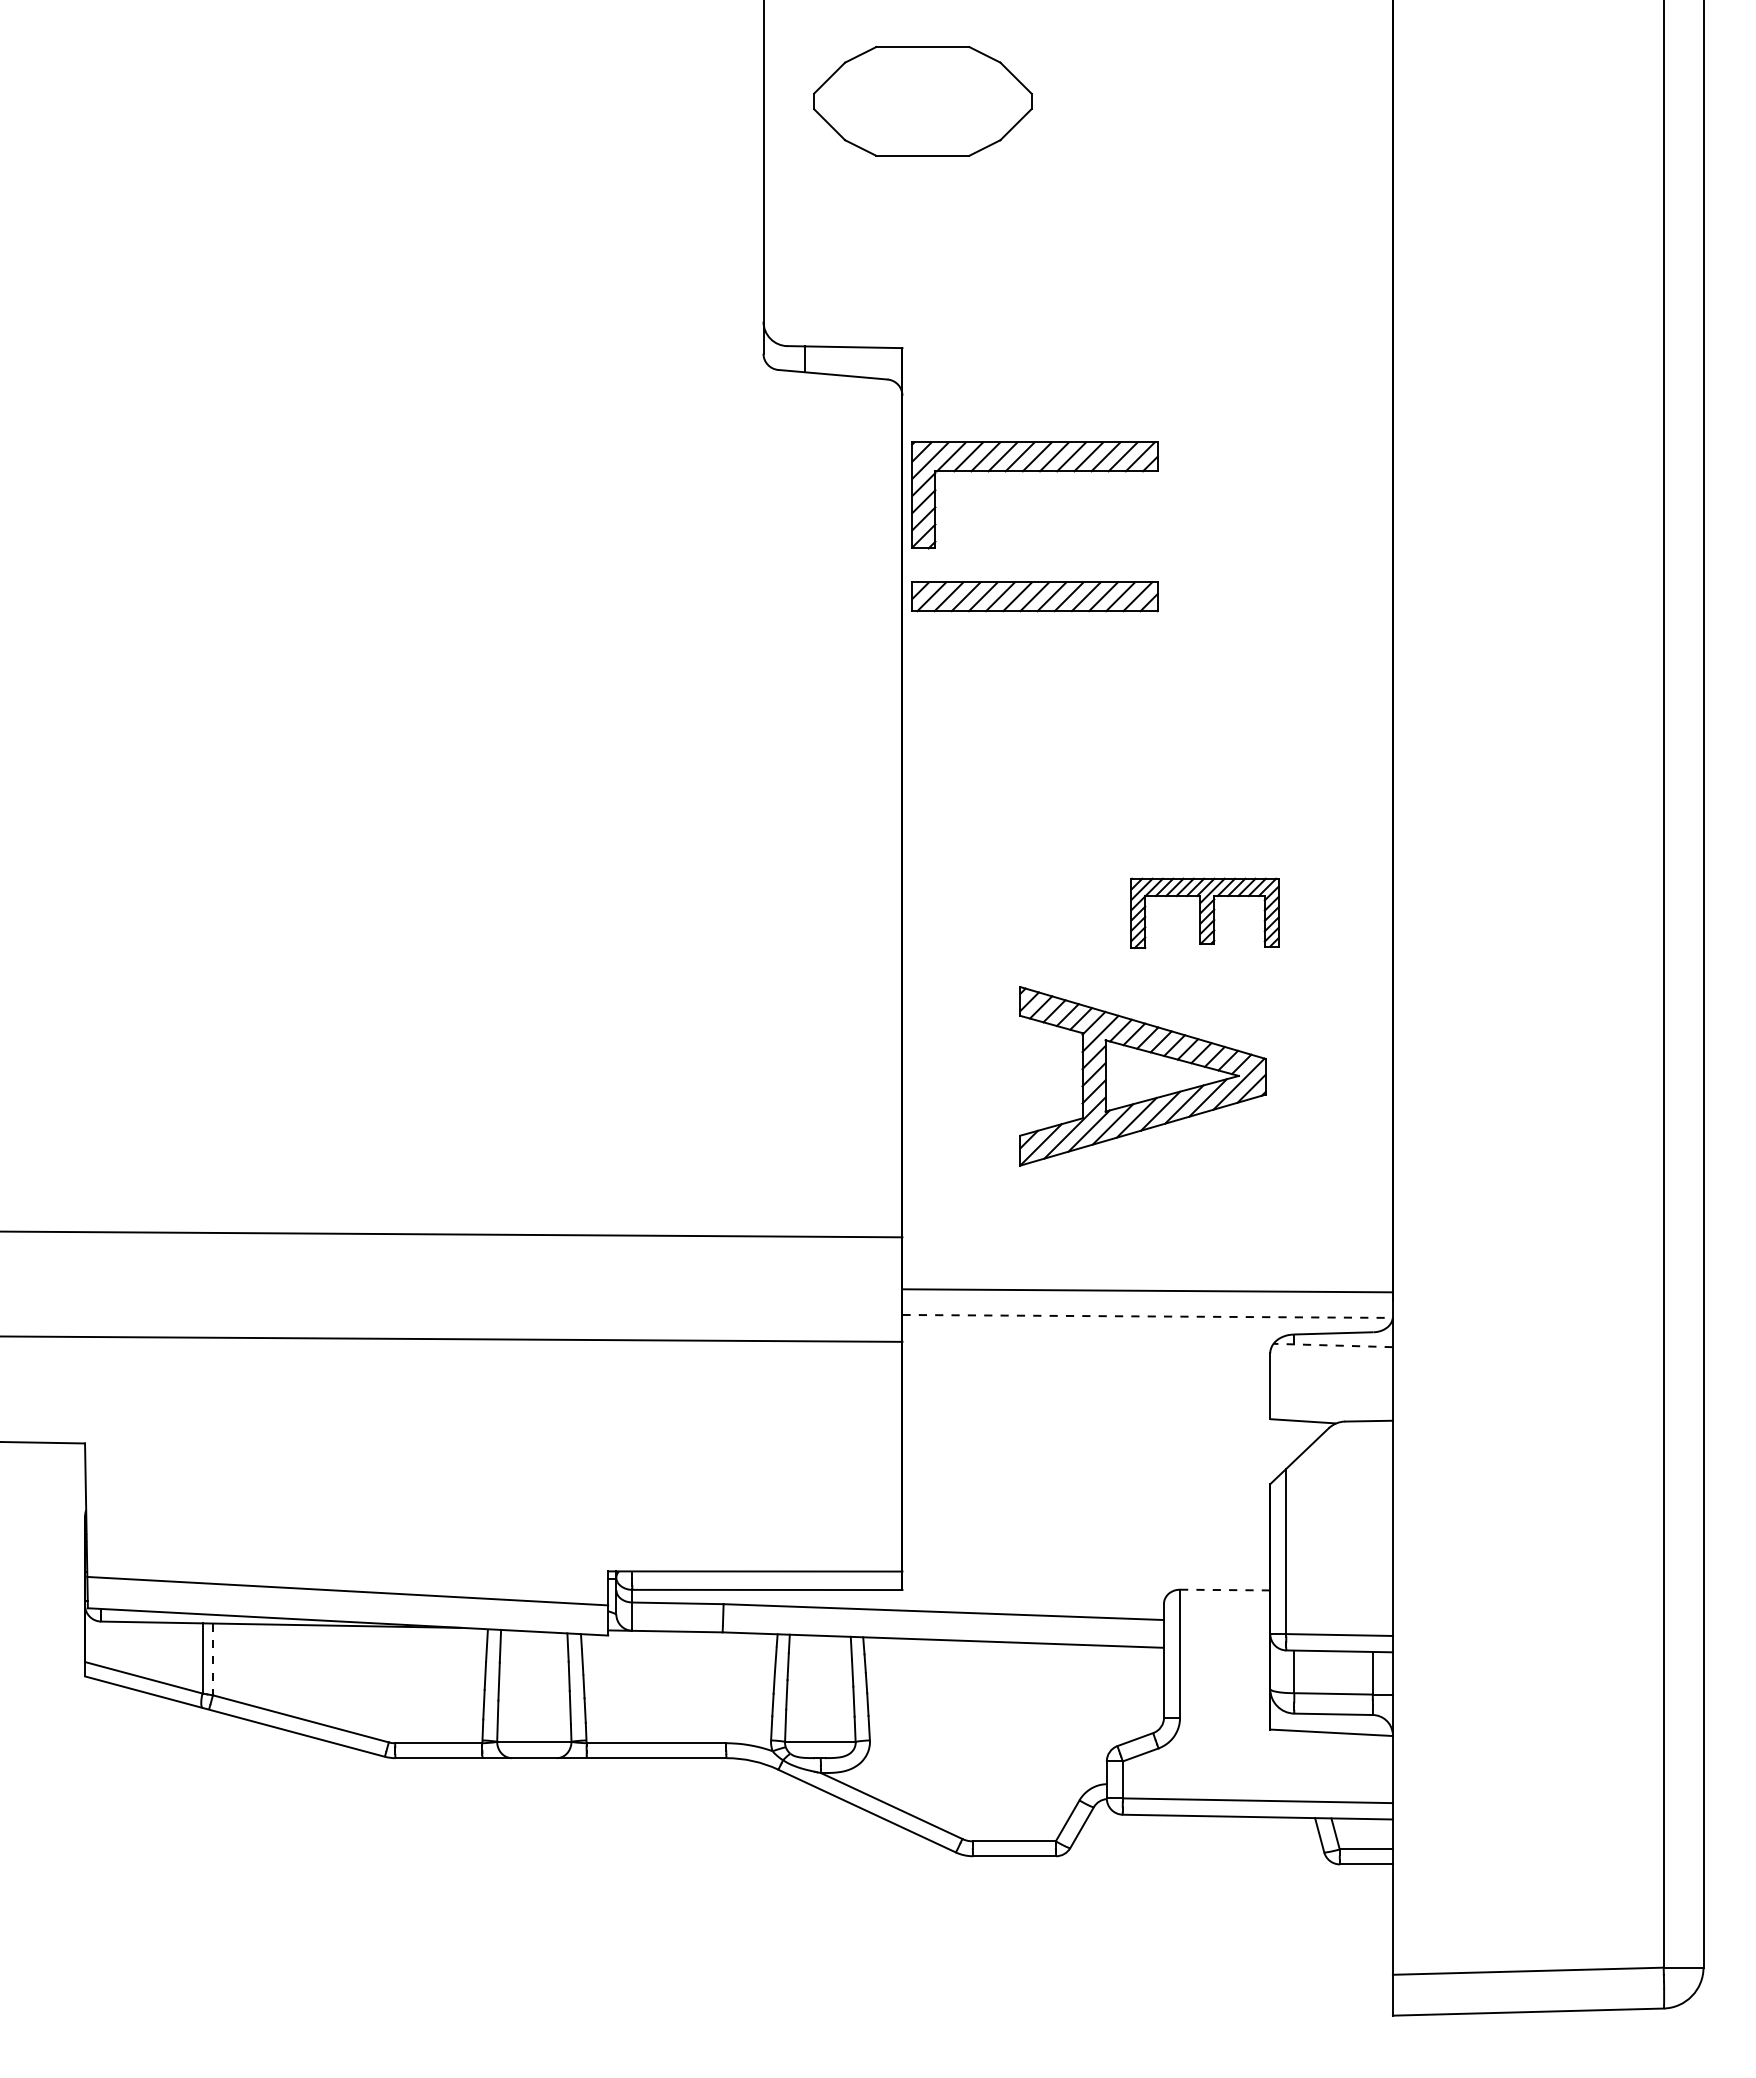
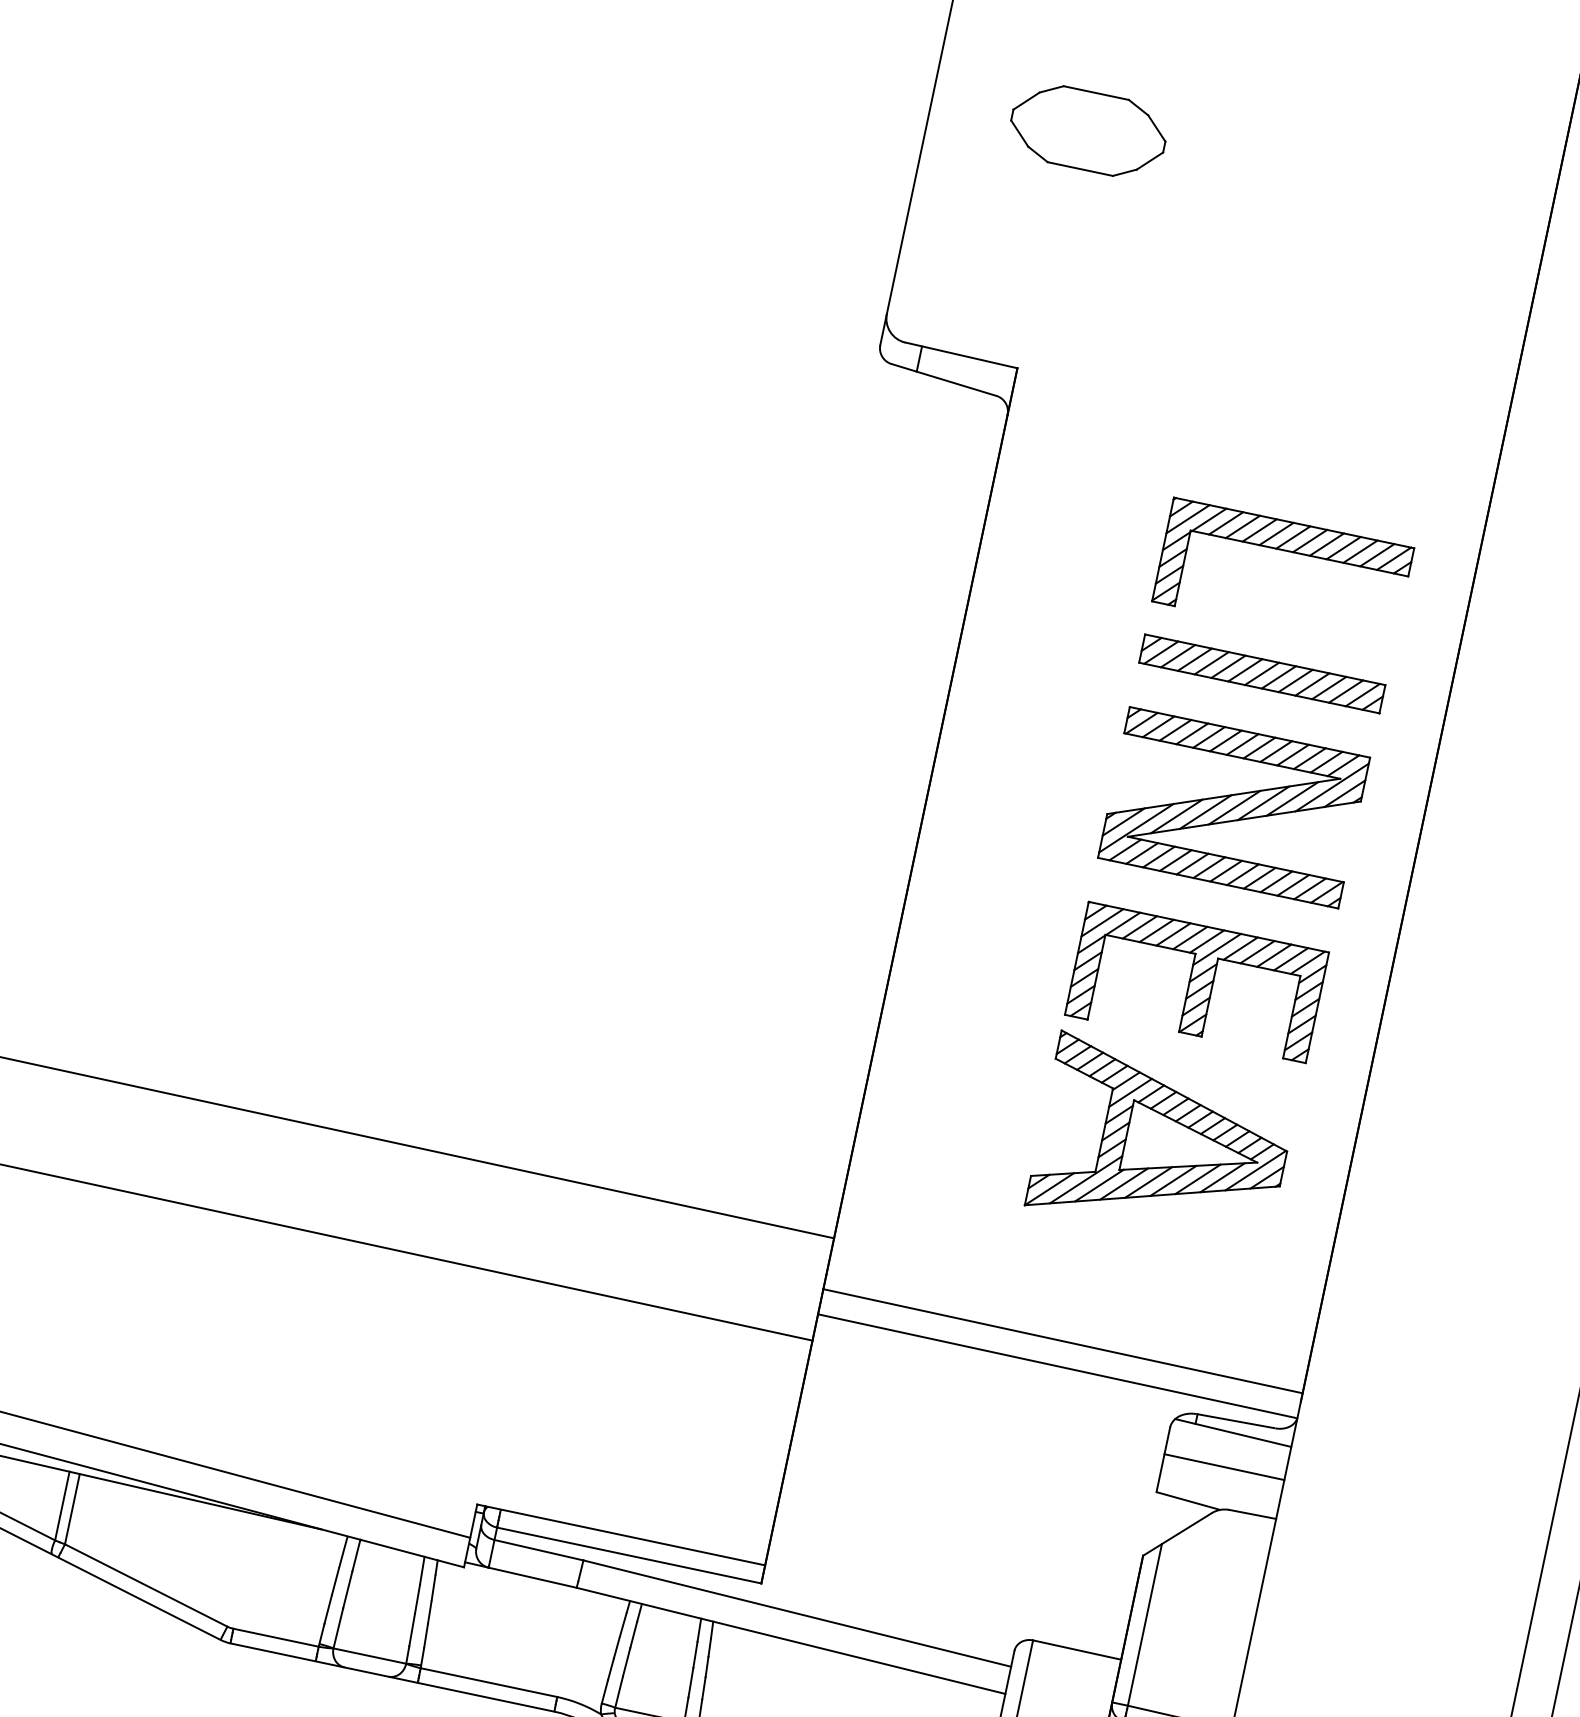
part: (922, 101) -> (1087, 131), size x0.71
part: (1039, 472) -> (1292, 553), moved
part: (1034, 596) -> (1261, 673), moved
part: (1204, 733) -> (1233, 807), added
part: (1204, 913) -> (1196, 983), size x1.67
part: (1142, 1076) -> (1162, 1143), moved
line: (1148, 1316) -> (1058, 1366), dashed -> solid
line: (1333, 1345) -> (1233, 1433), dashed -> solid
line: (1331, 1380) -> (1224, 1466), added
line: (1225, 1590) -> (1077, 1650), dashed -> solid
line: (212, 1659) -> (71, 1509), dashed -> solid

